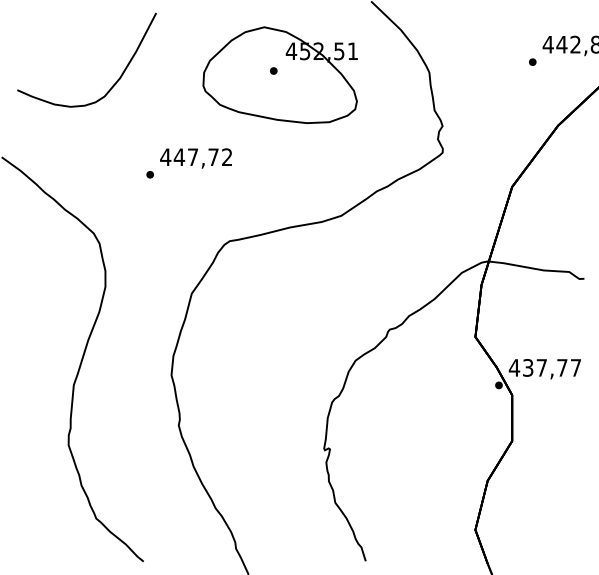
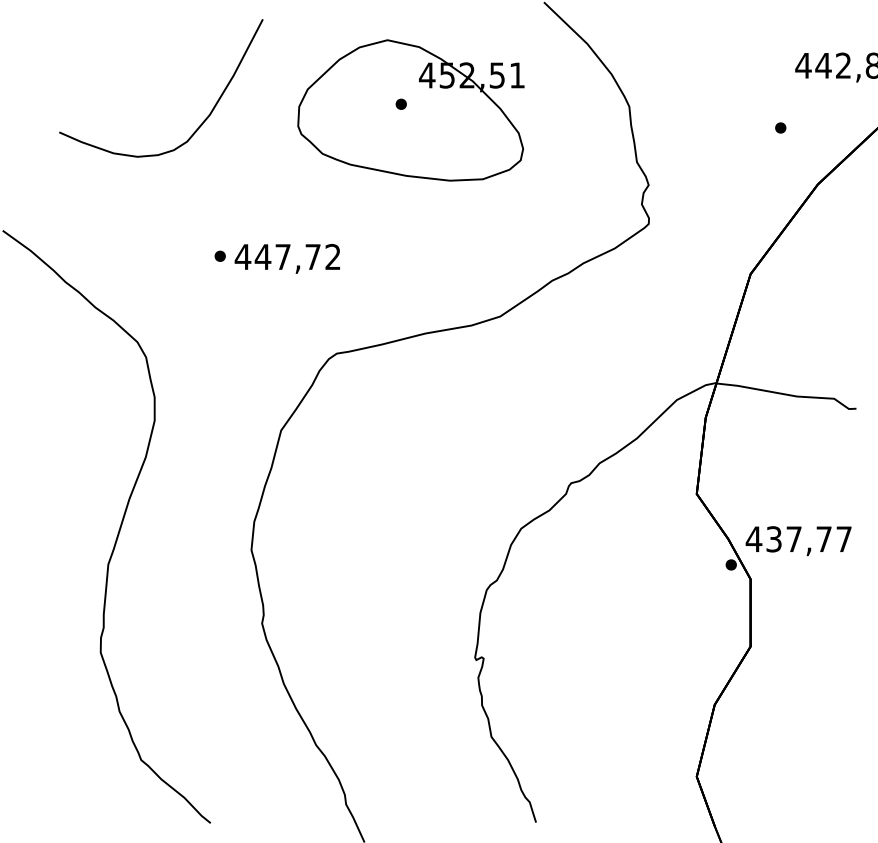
part: (532, 61) -> (780, 126), moved
curve: (116, 80) -> (204, 118), moved
text: (195, 158) -> (286, 258), moved

